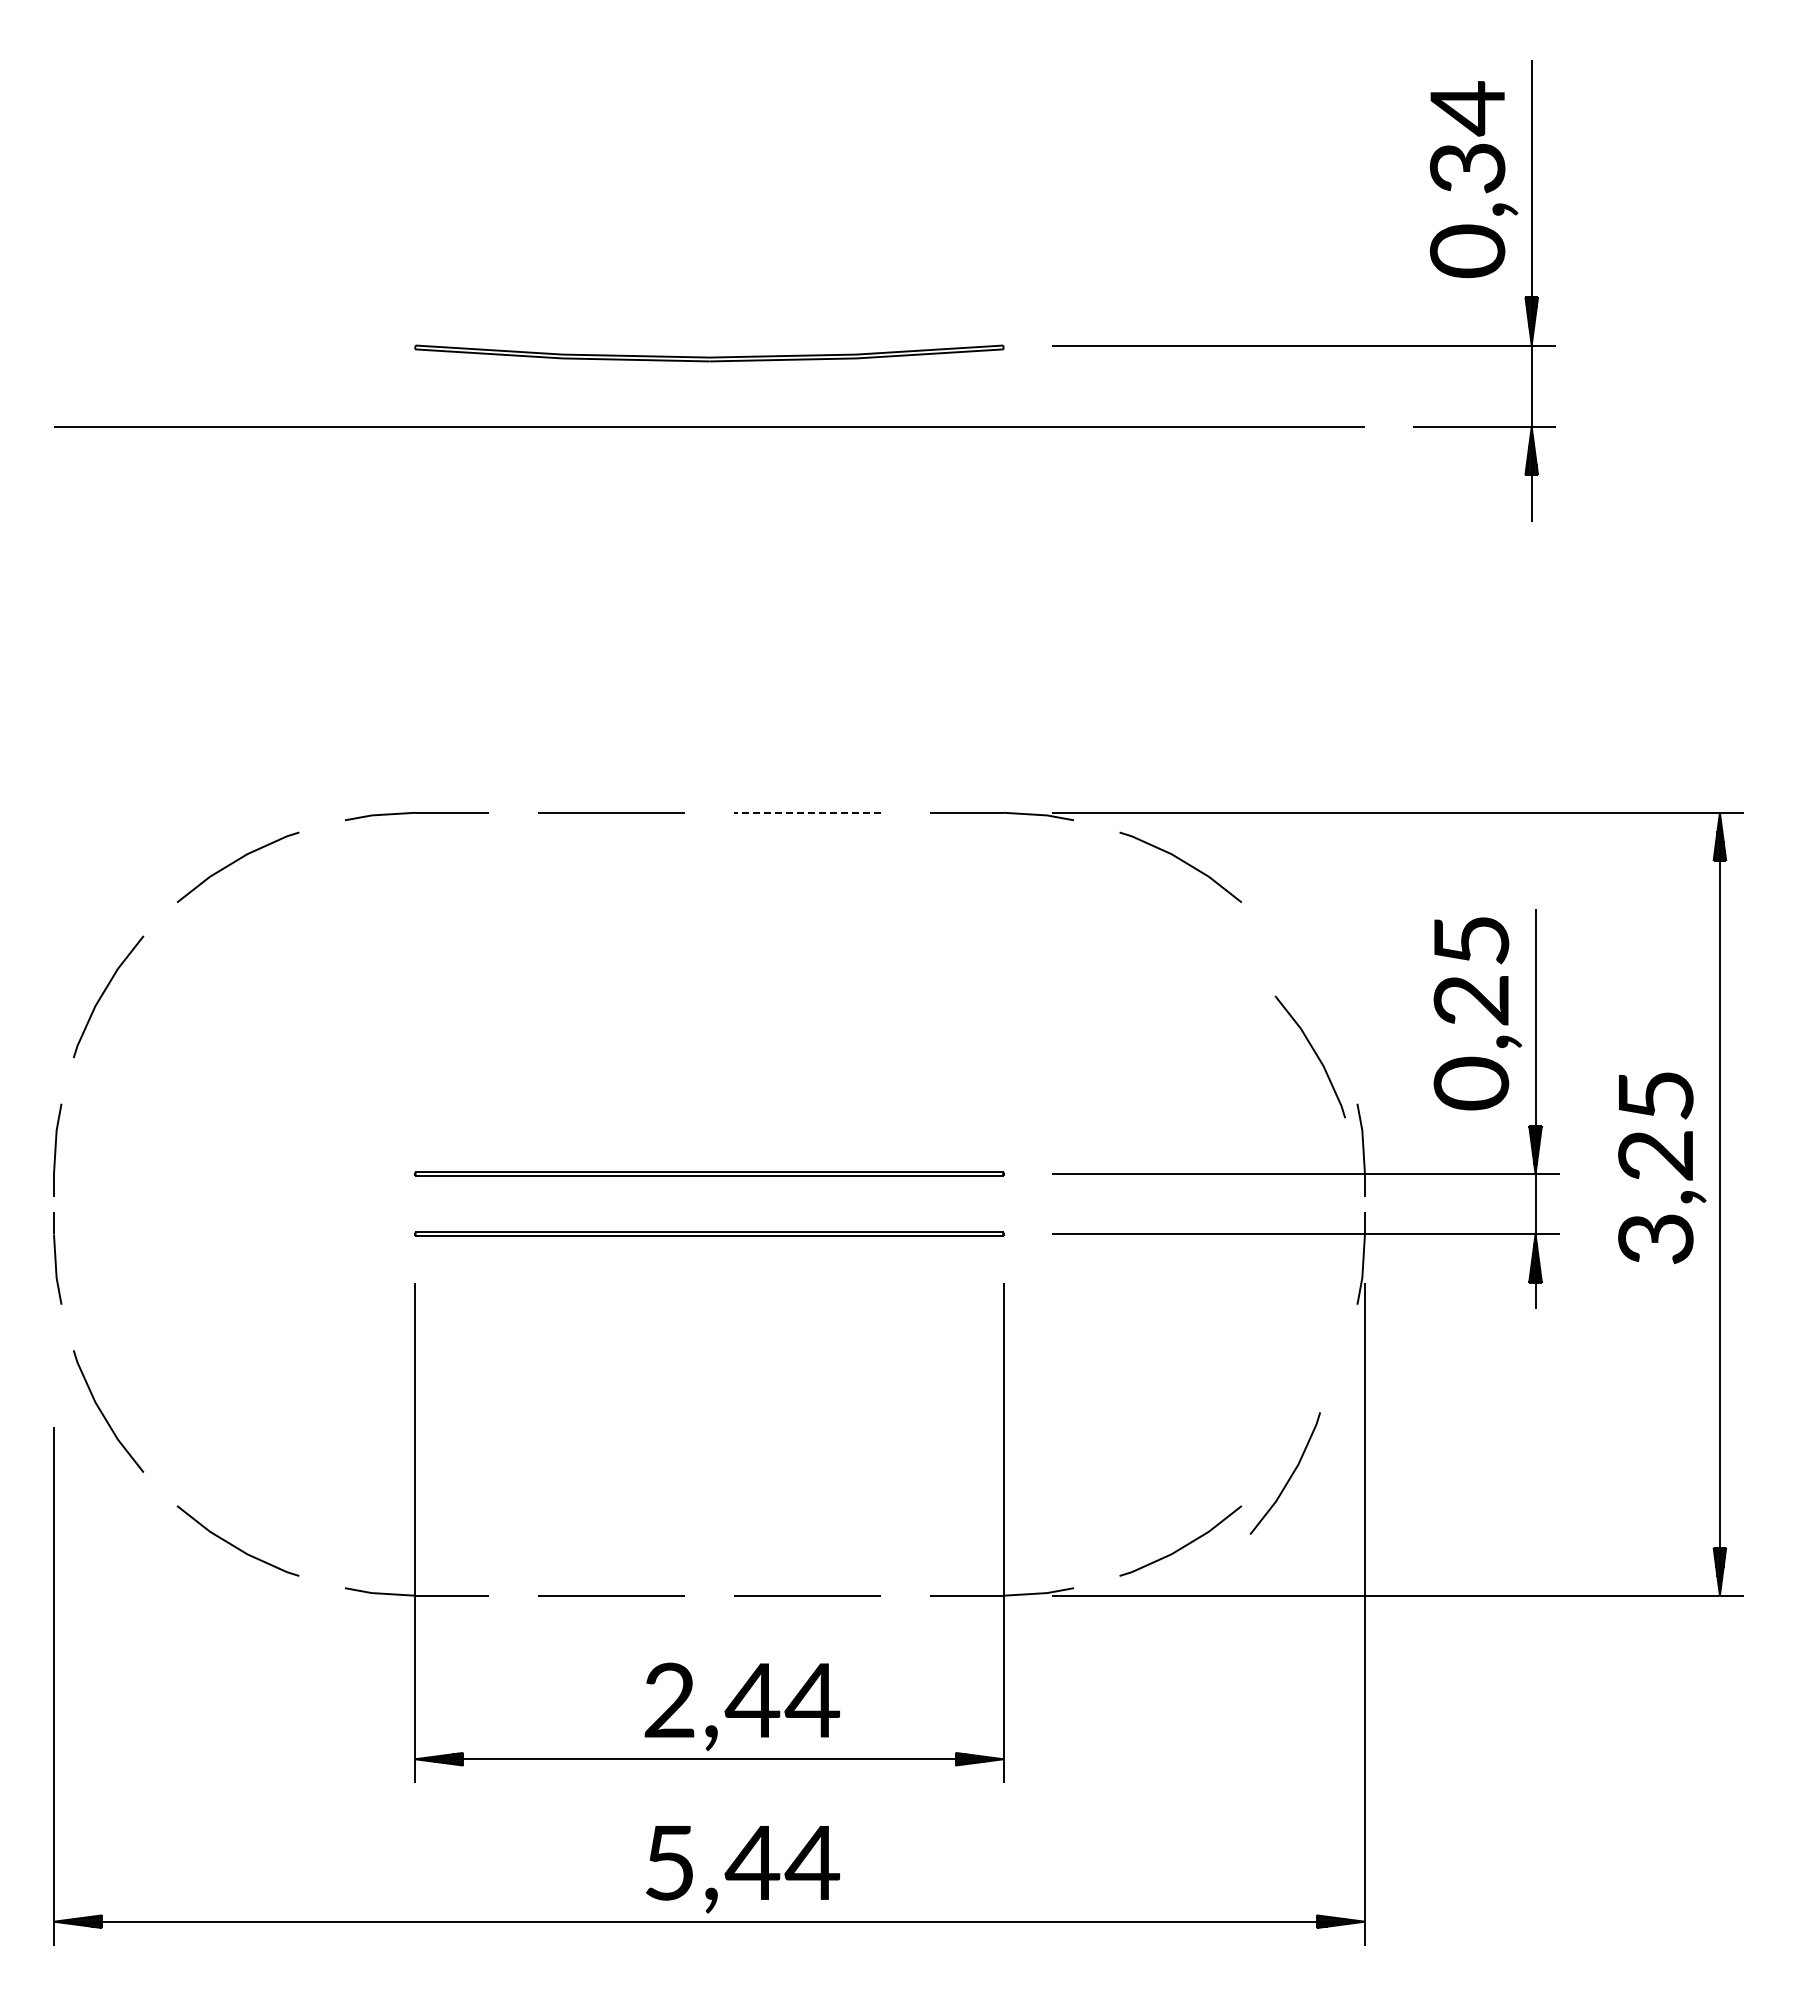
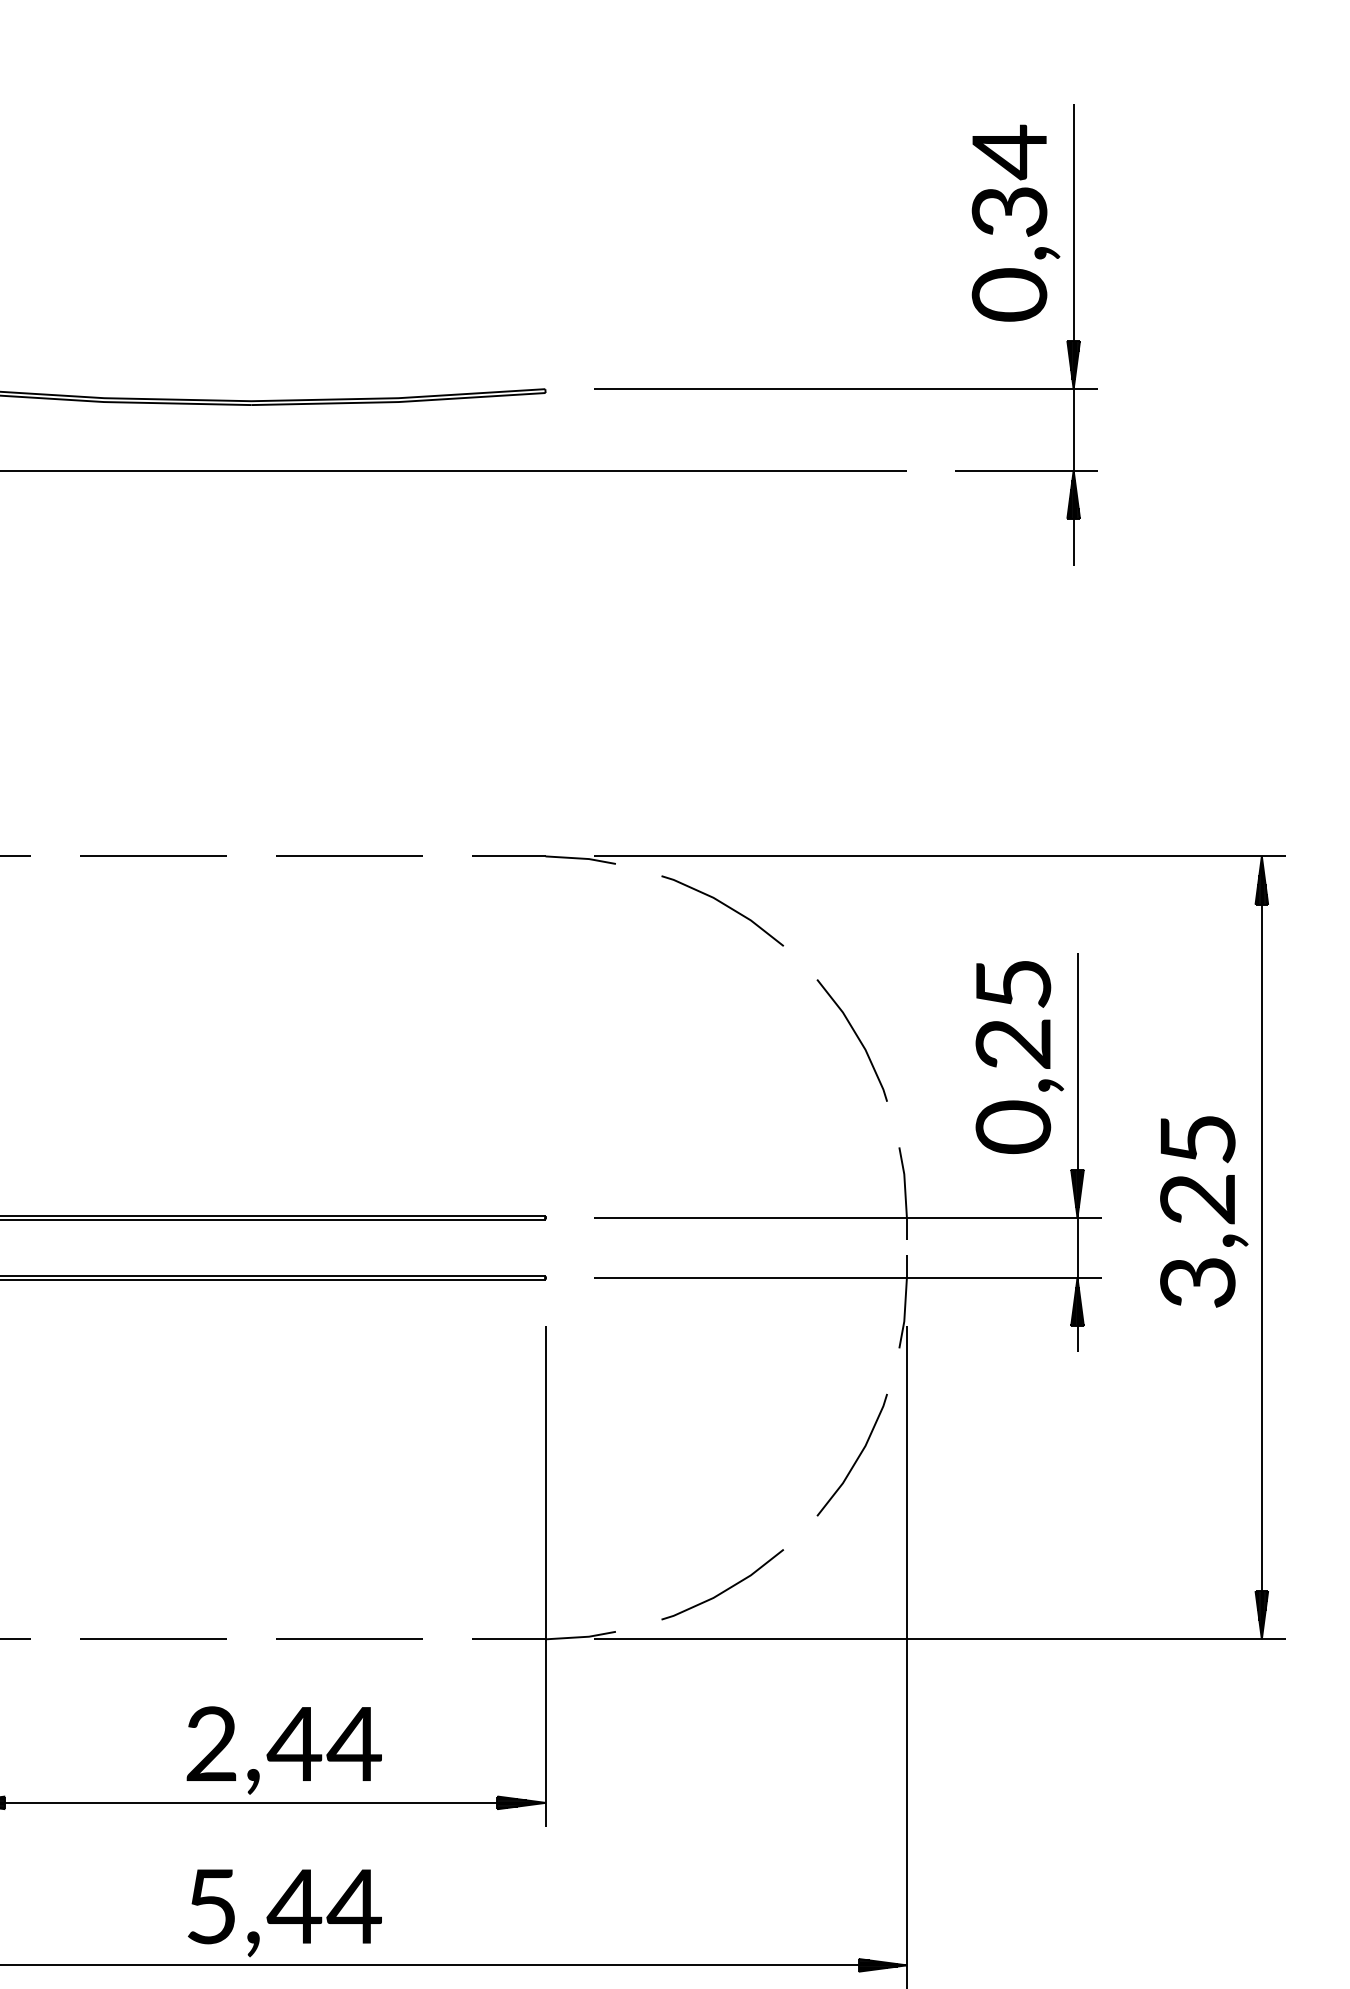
line: (807, 812) -> (349, 856), dashed -> solid
line: (1314, 1053) -> (856, 1037), moved
line: (1290, 1475) -> (857, 1457), moved

